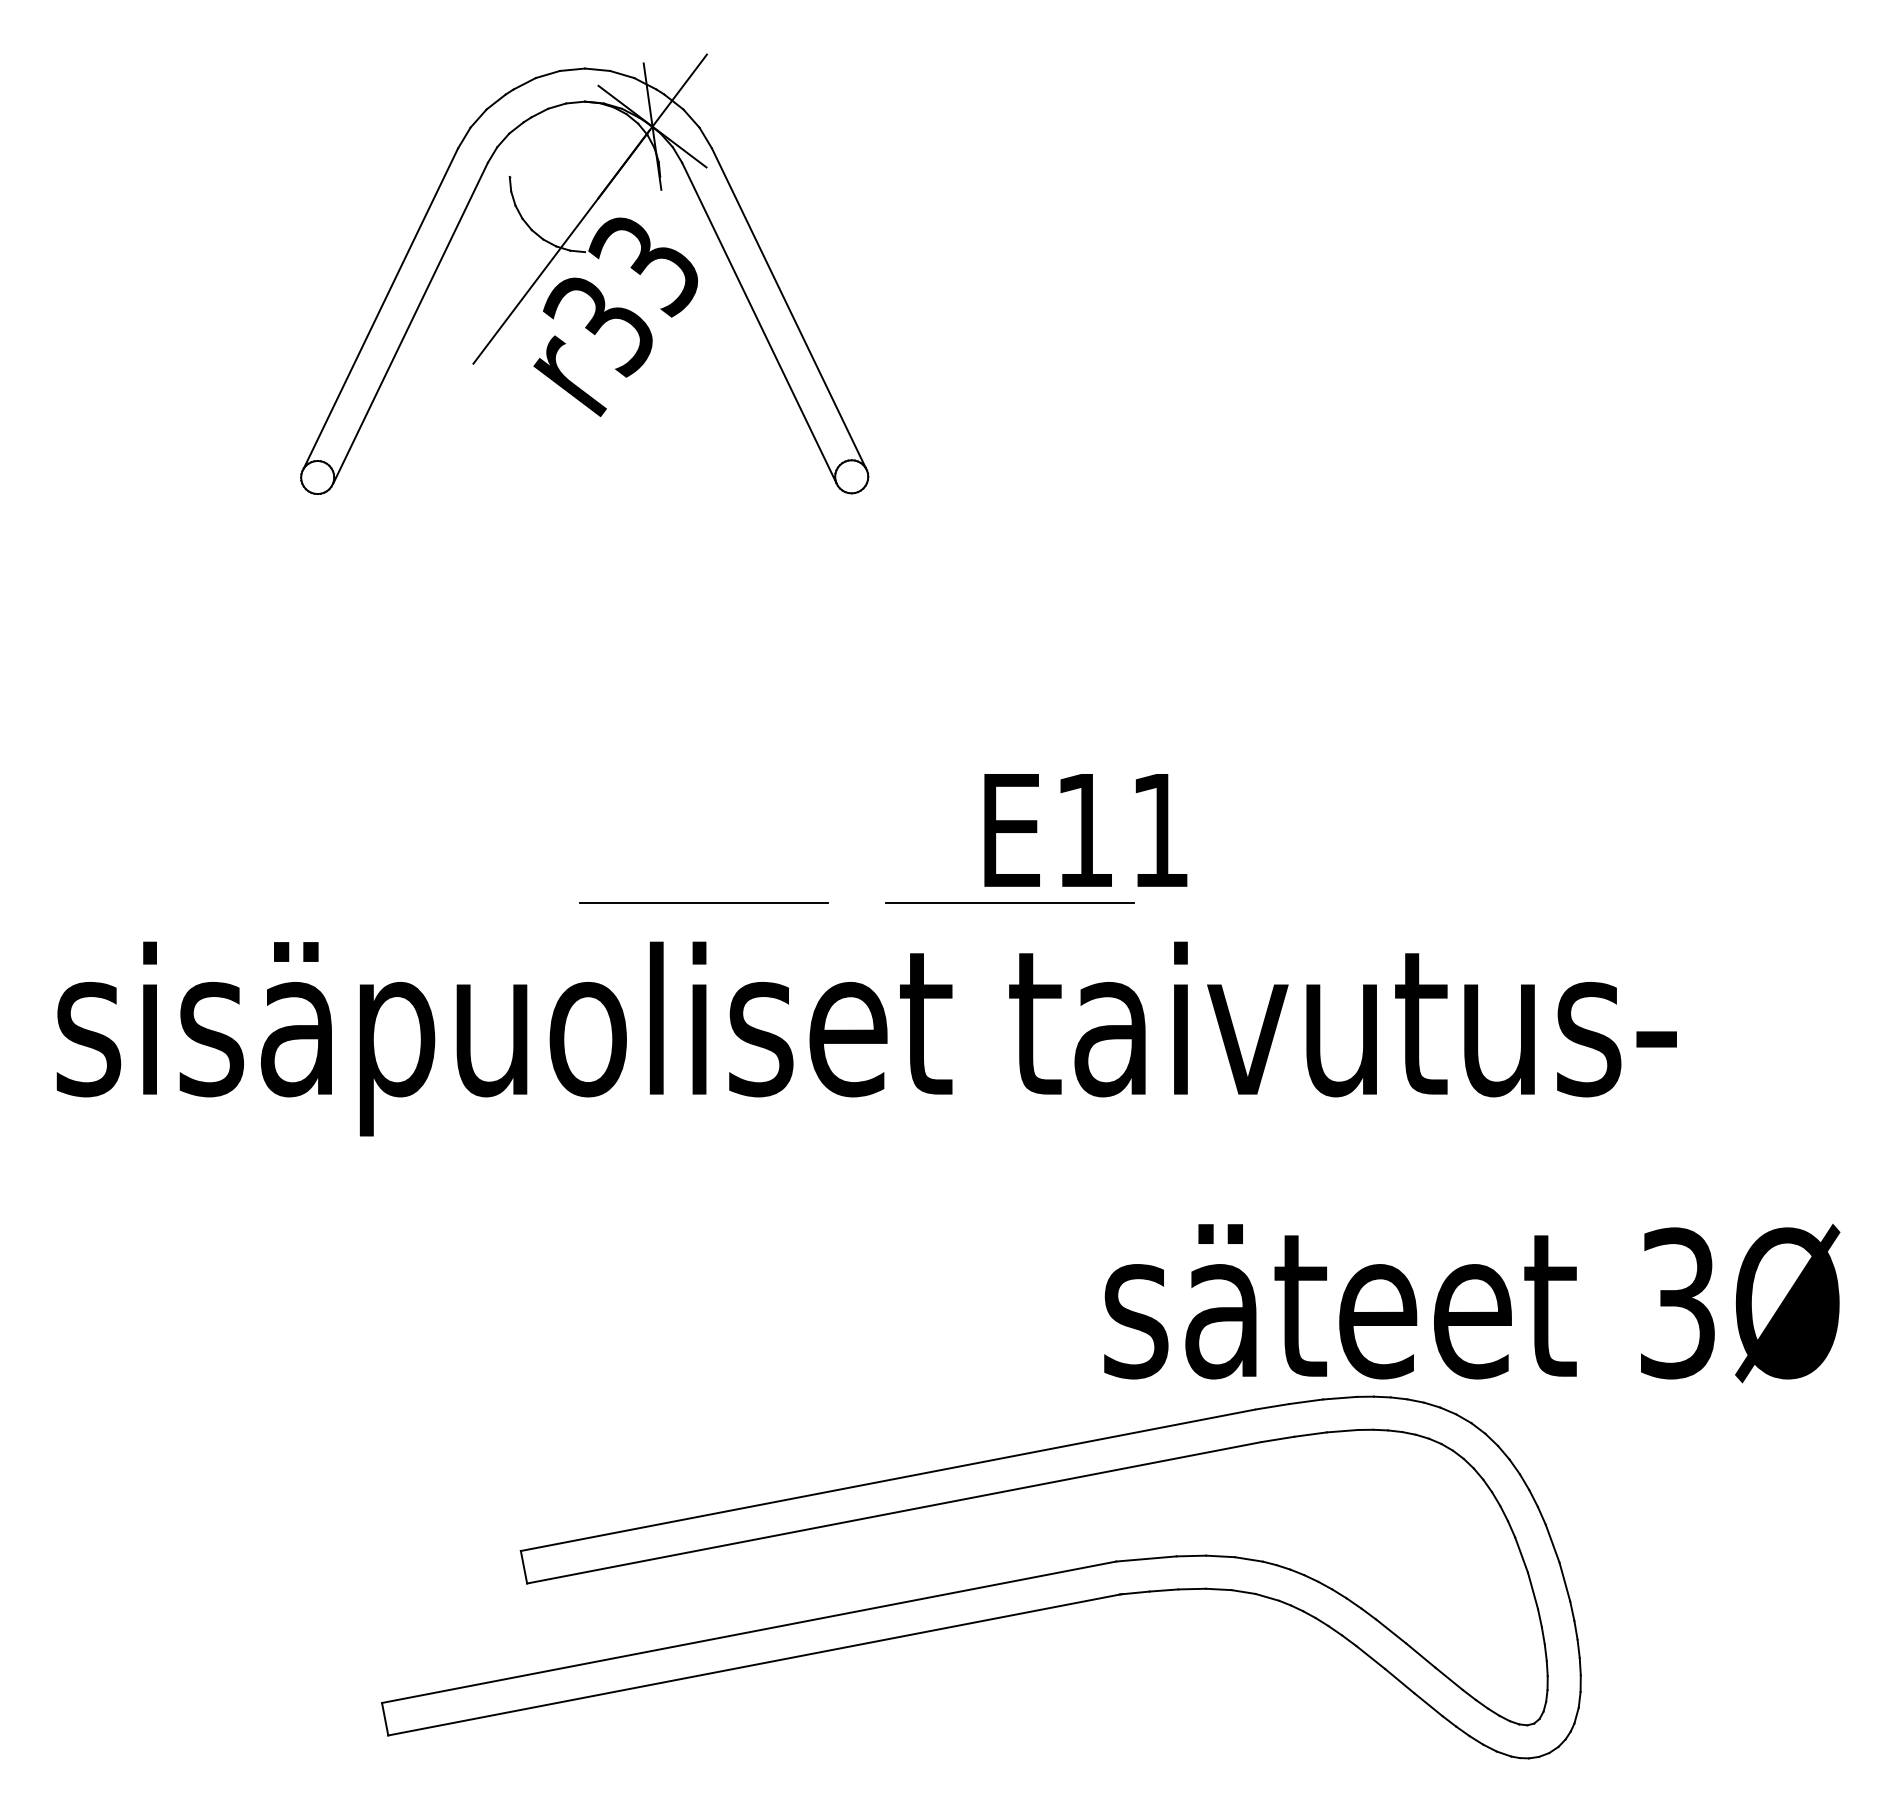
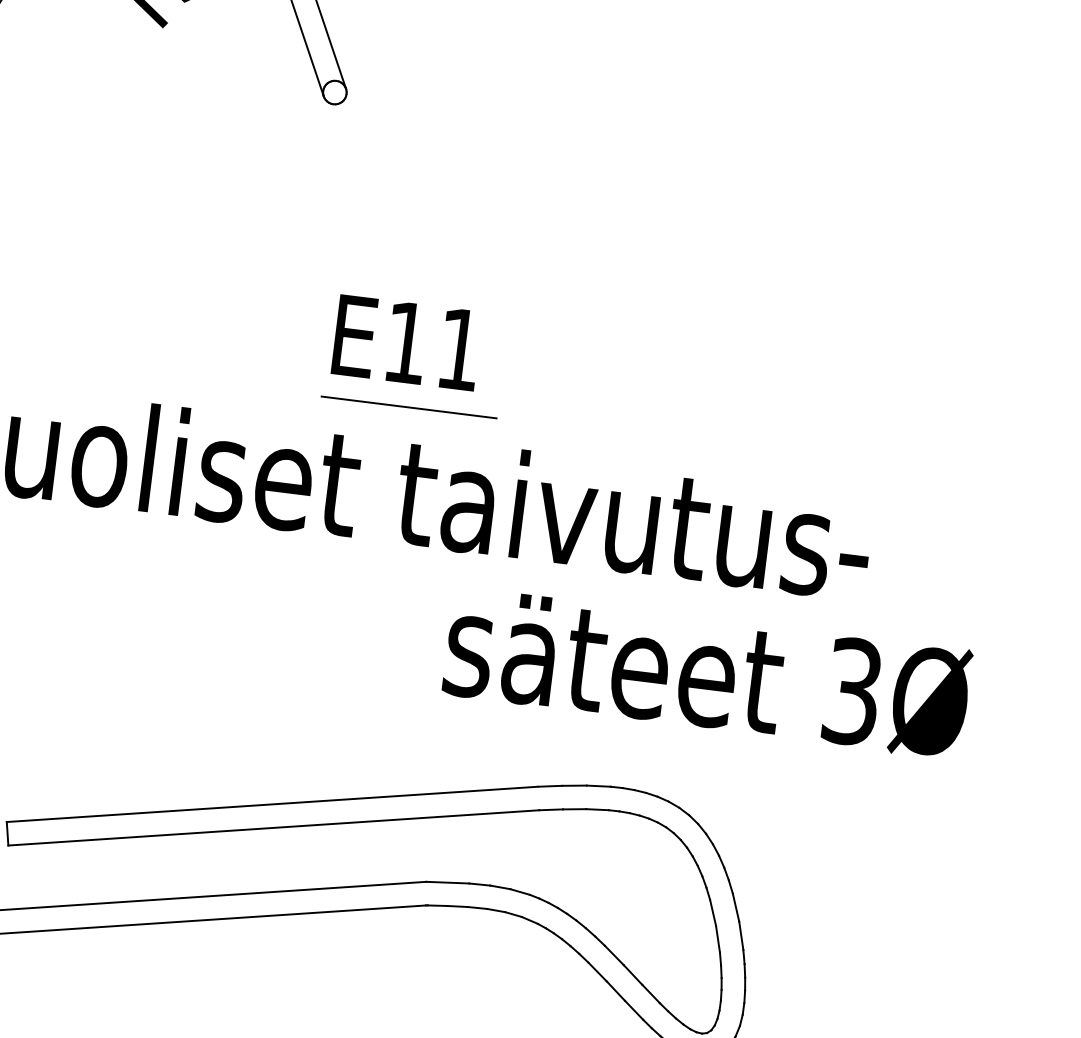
text: (1085, 830) -> (406, 342), moved
line: (703, 902) -> (192, 380), removed
text: (1472, 1303) -> (707, 673), moved

